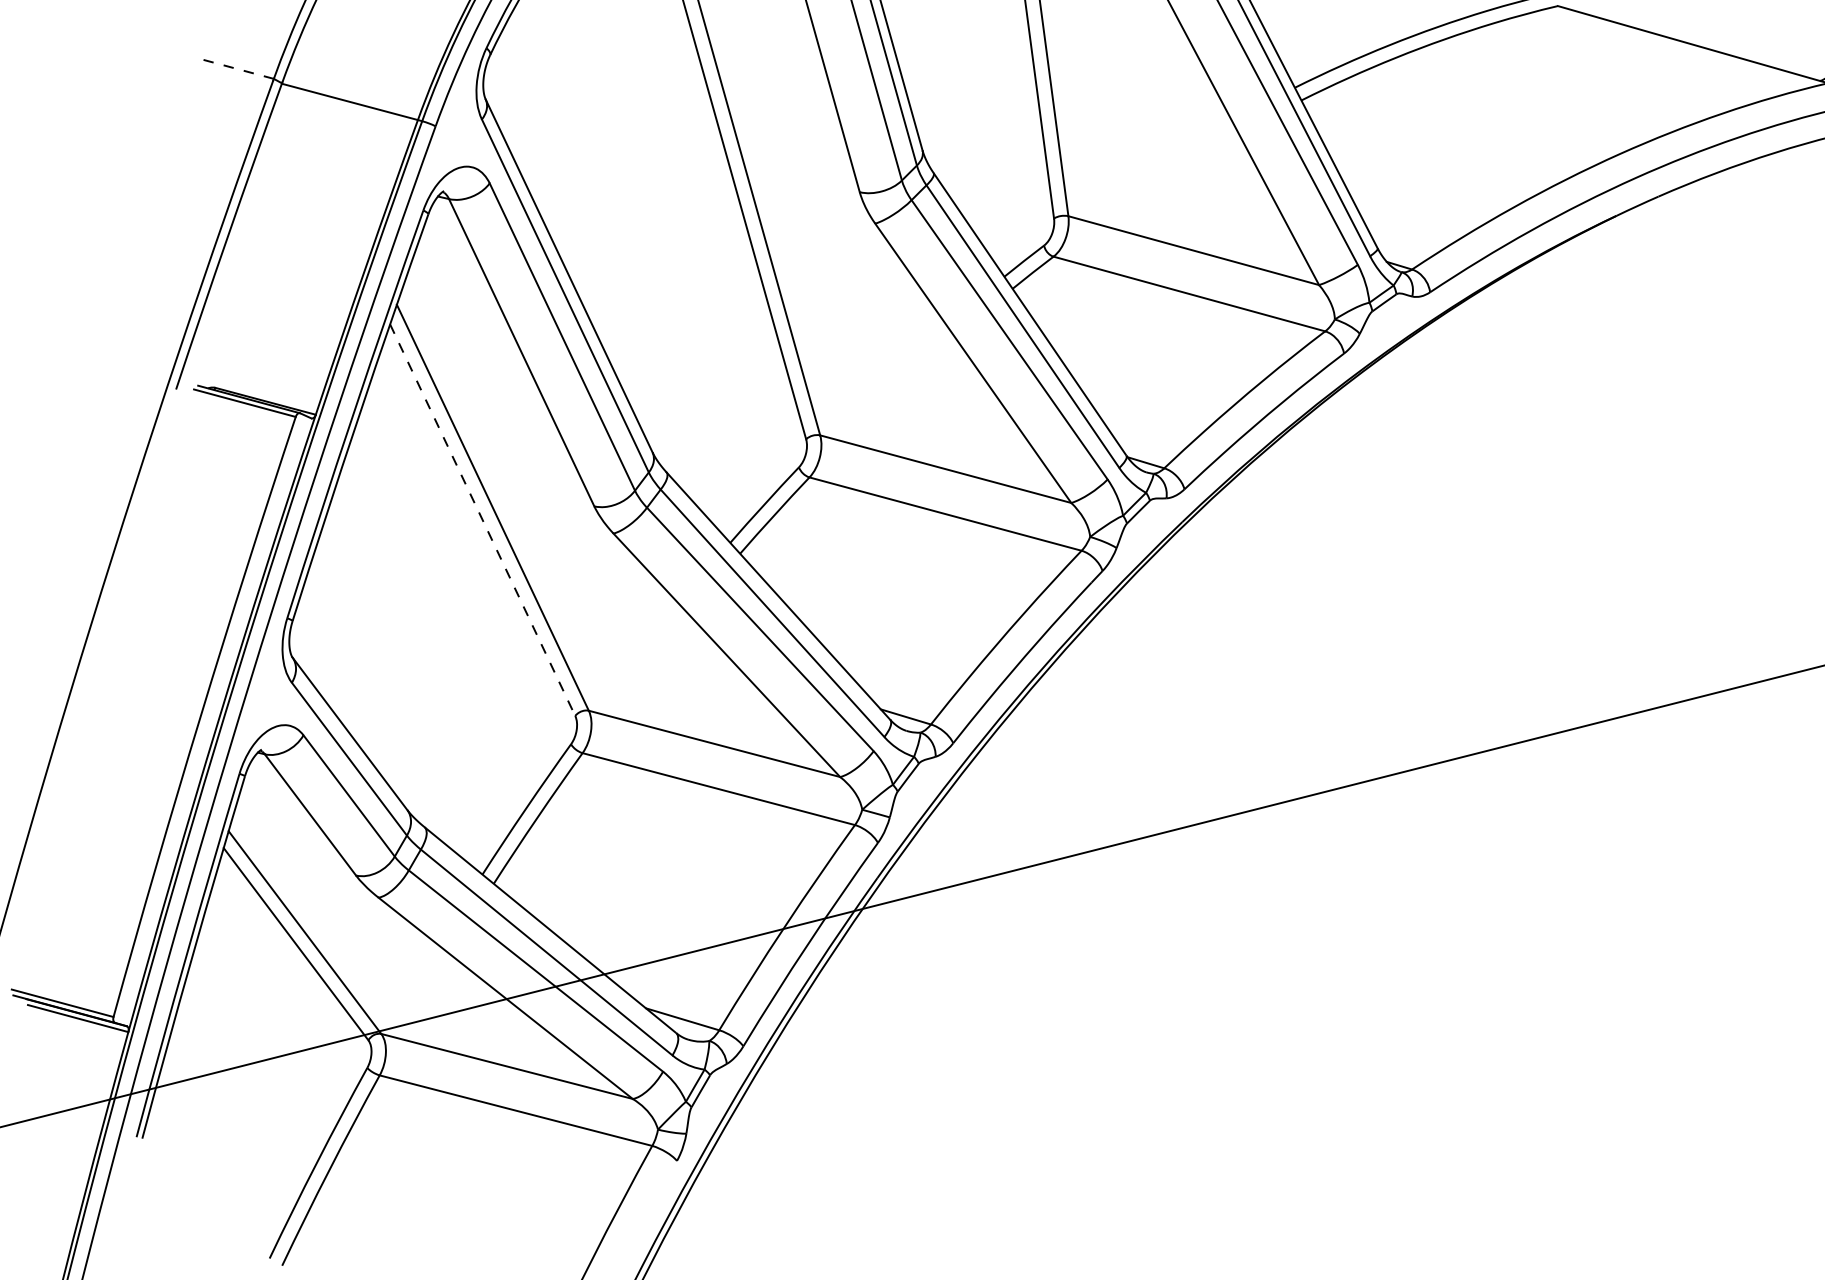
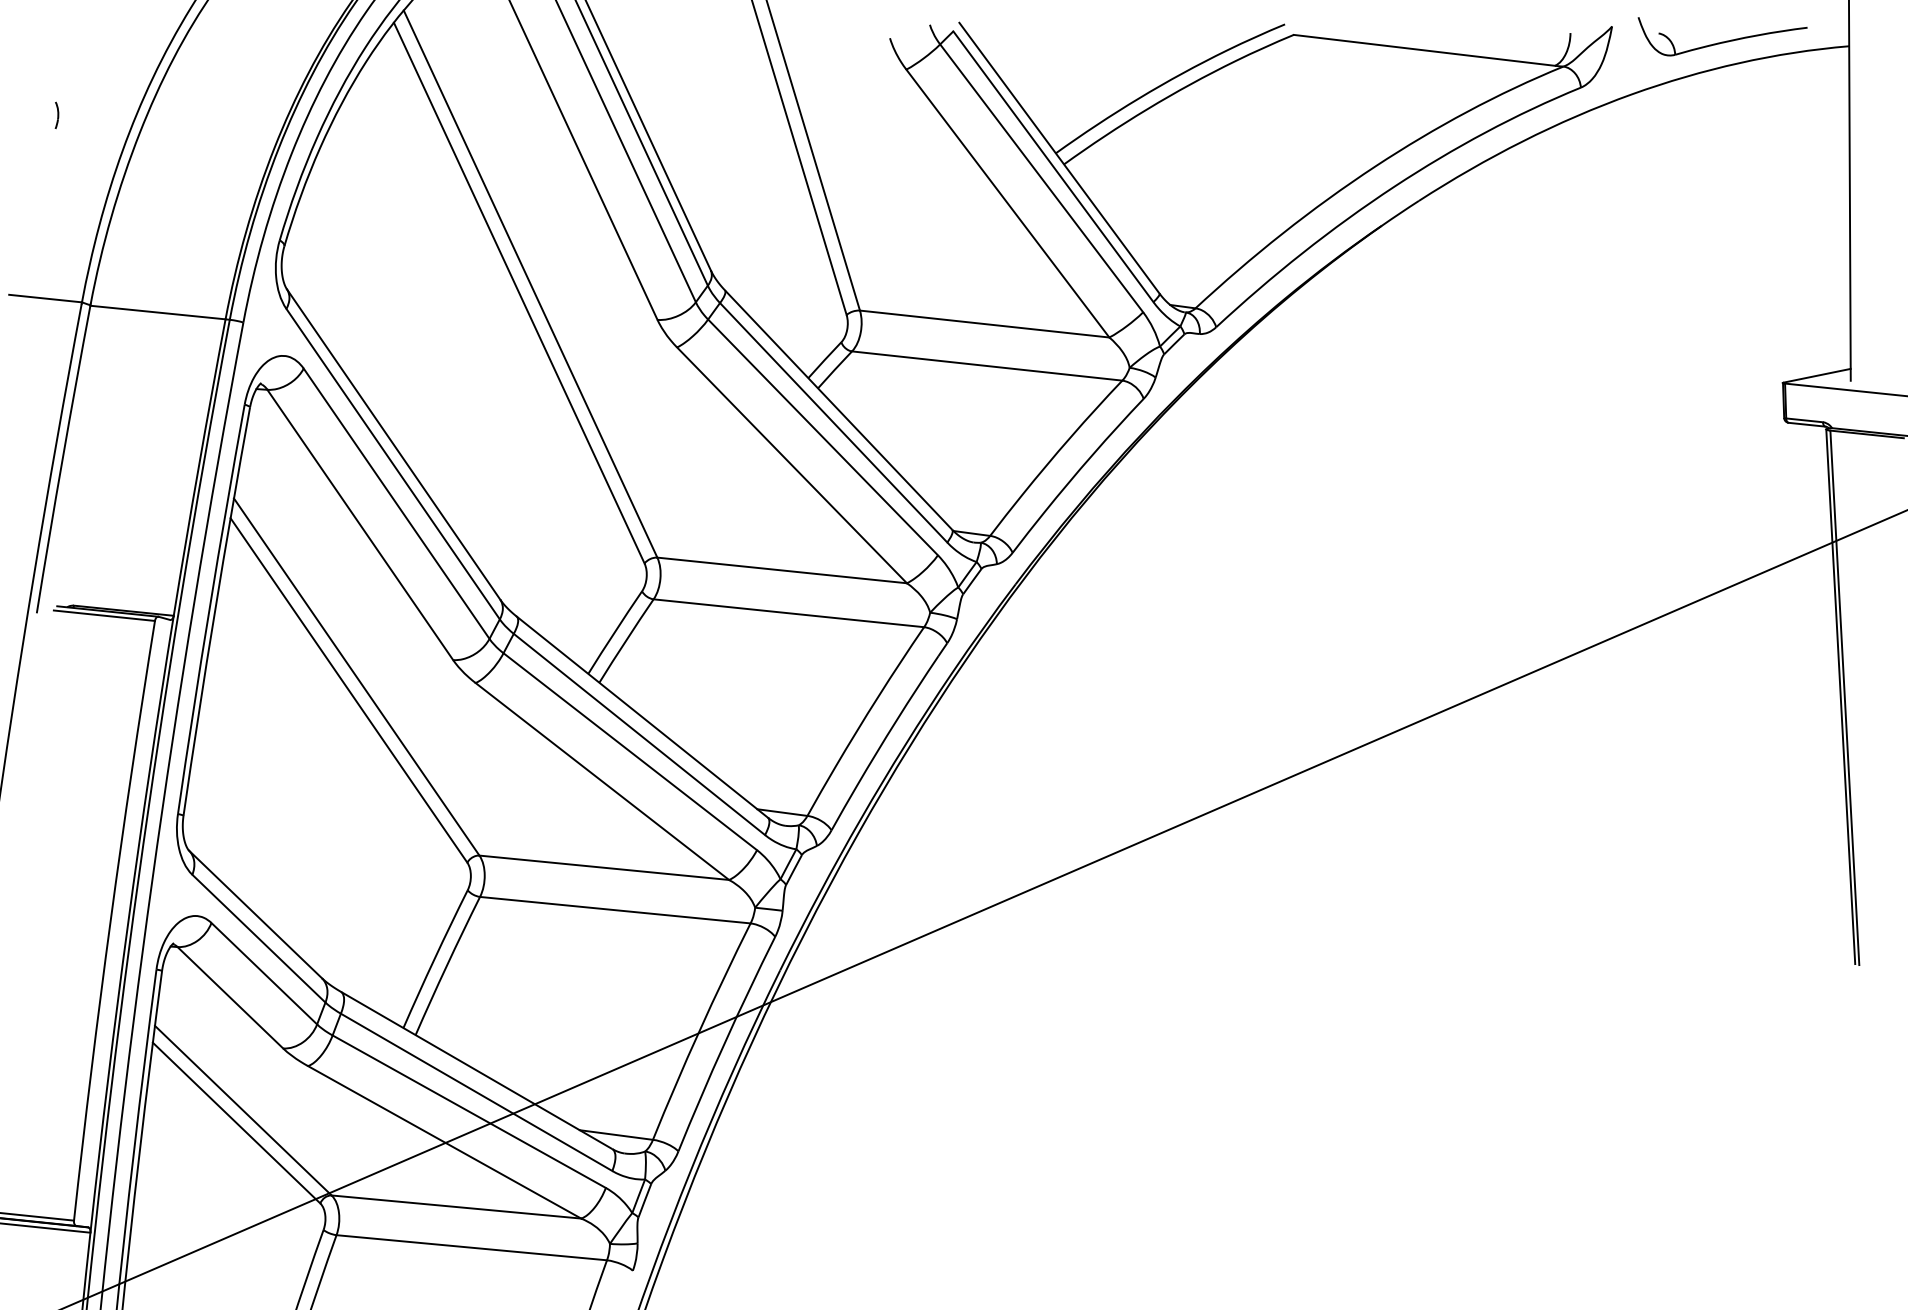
line: (237, 68) -> (45, 298), dashed -> solid
line: (482, 520) -> (348, 690), dashed -> solid

